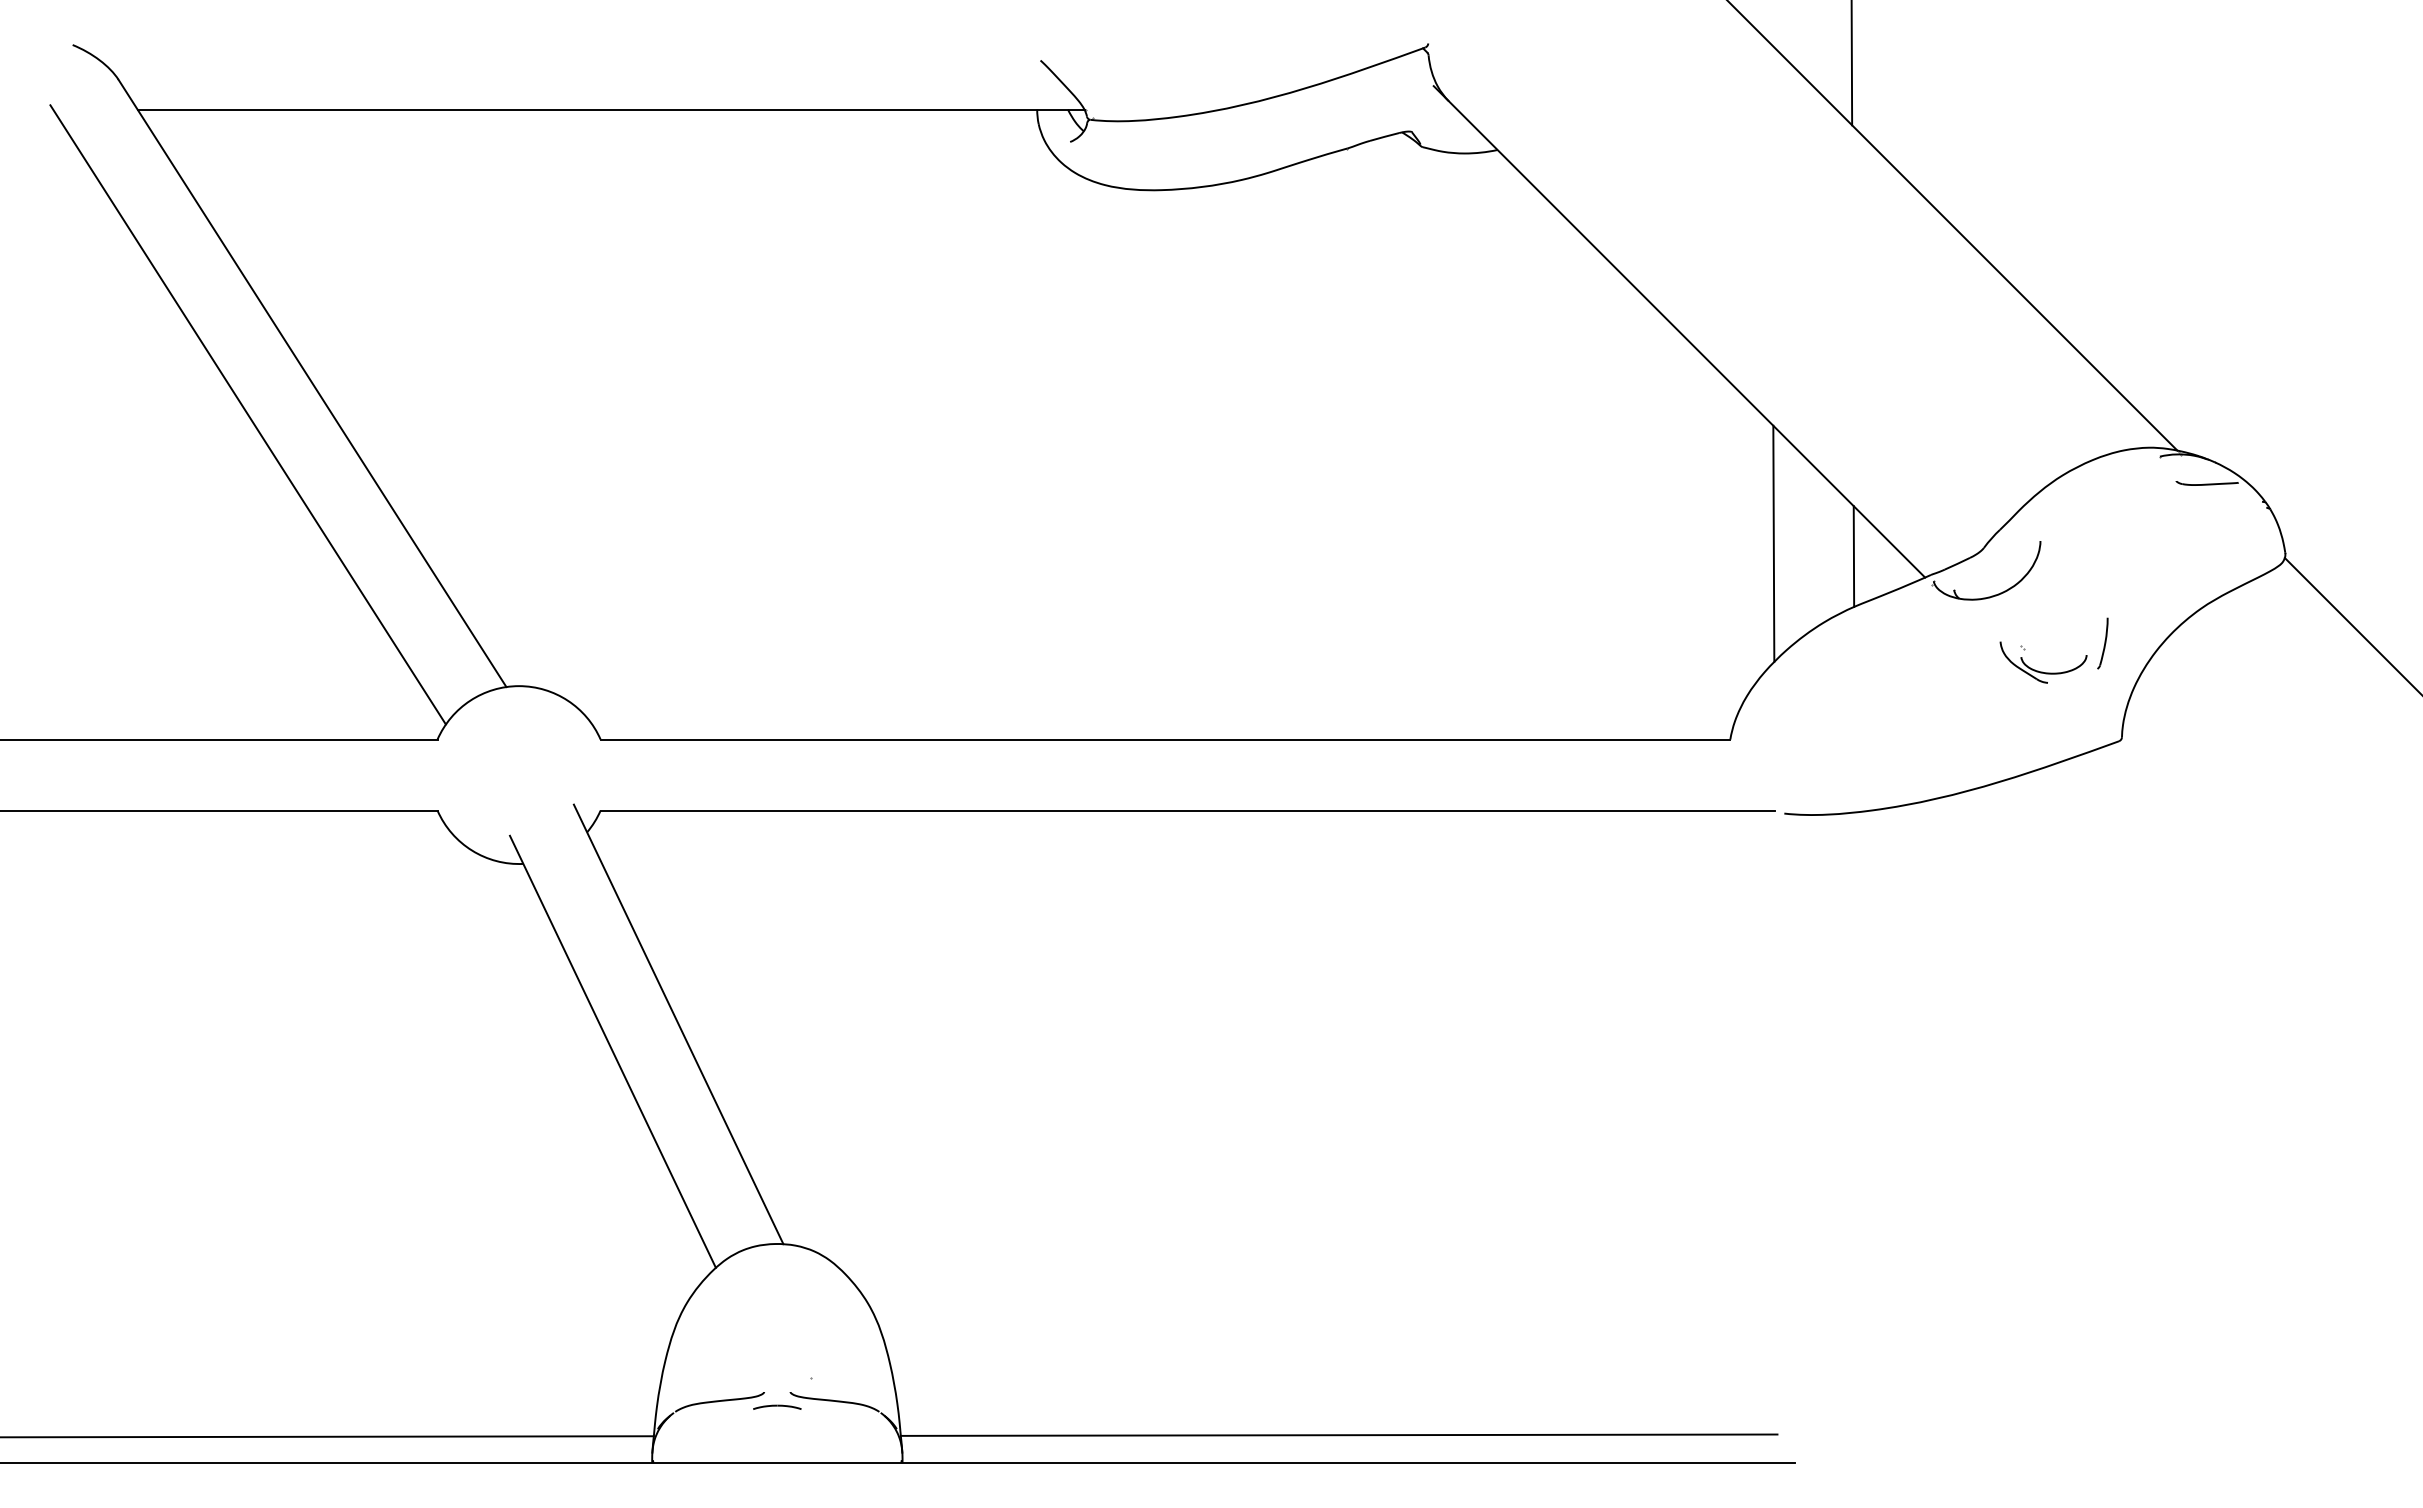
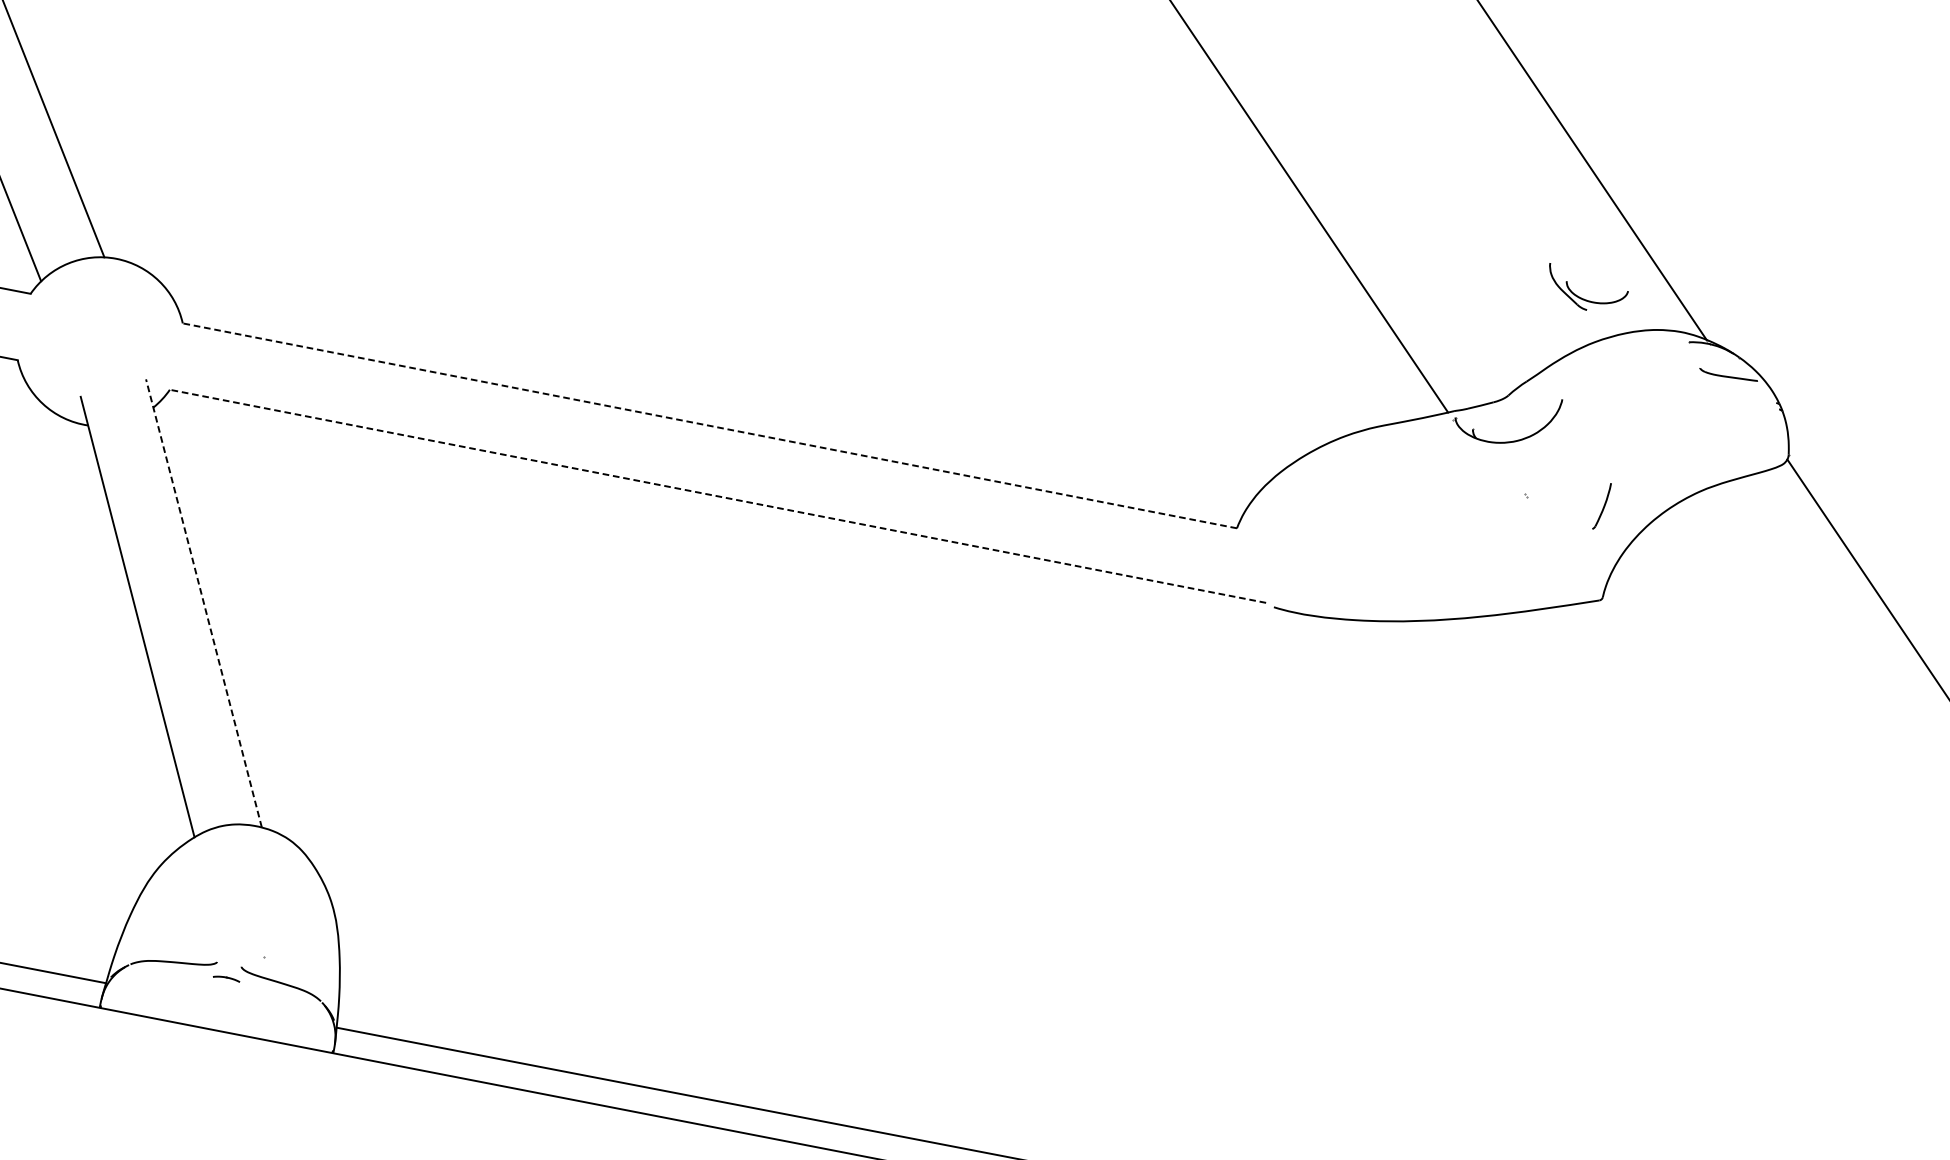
line: (1773, 543) -> (1312, 353), removed
line: (1853, 556) -> (1385, 379), removed
part: (2042, 671) -> (1583, 298), moved
line: (1165, 739) -> (709, 425), solid -> dashed
line: (1187, 810) -> (717, 496), solid -> dashed
line: (678, 1023) -> (203, 602), solid -> dashed
part: (777, 1406) -> (226, 977), size x0.6

